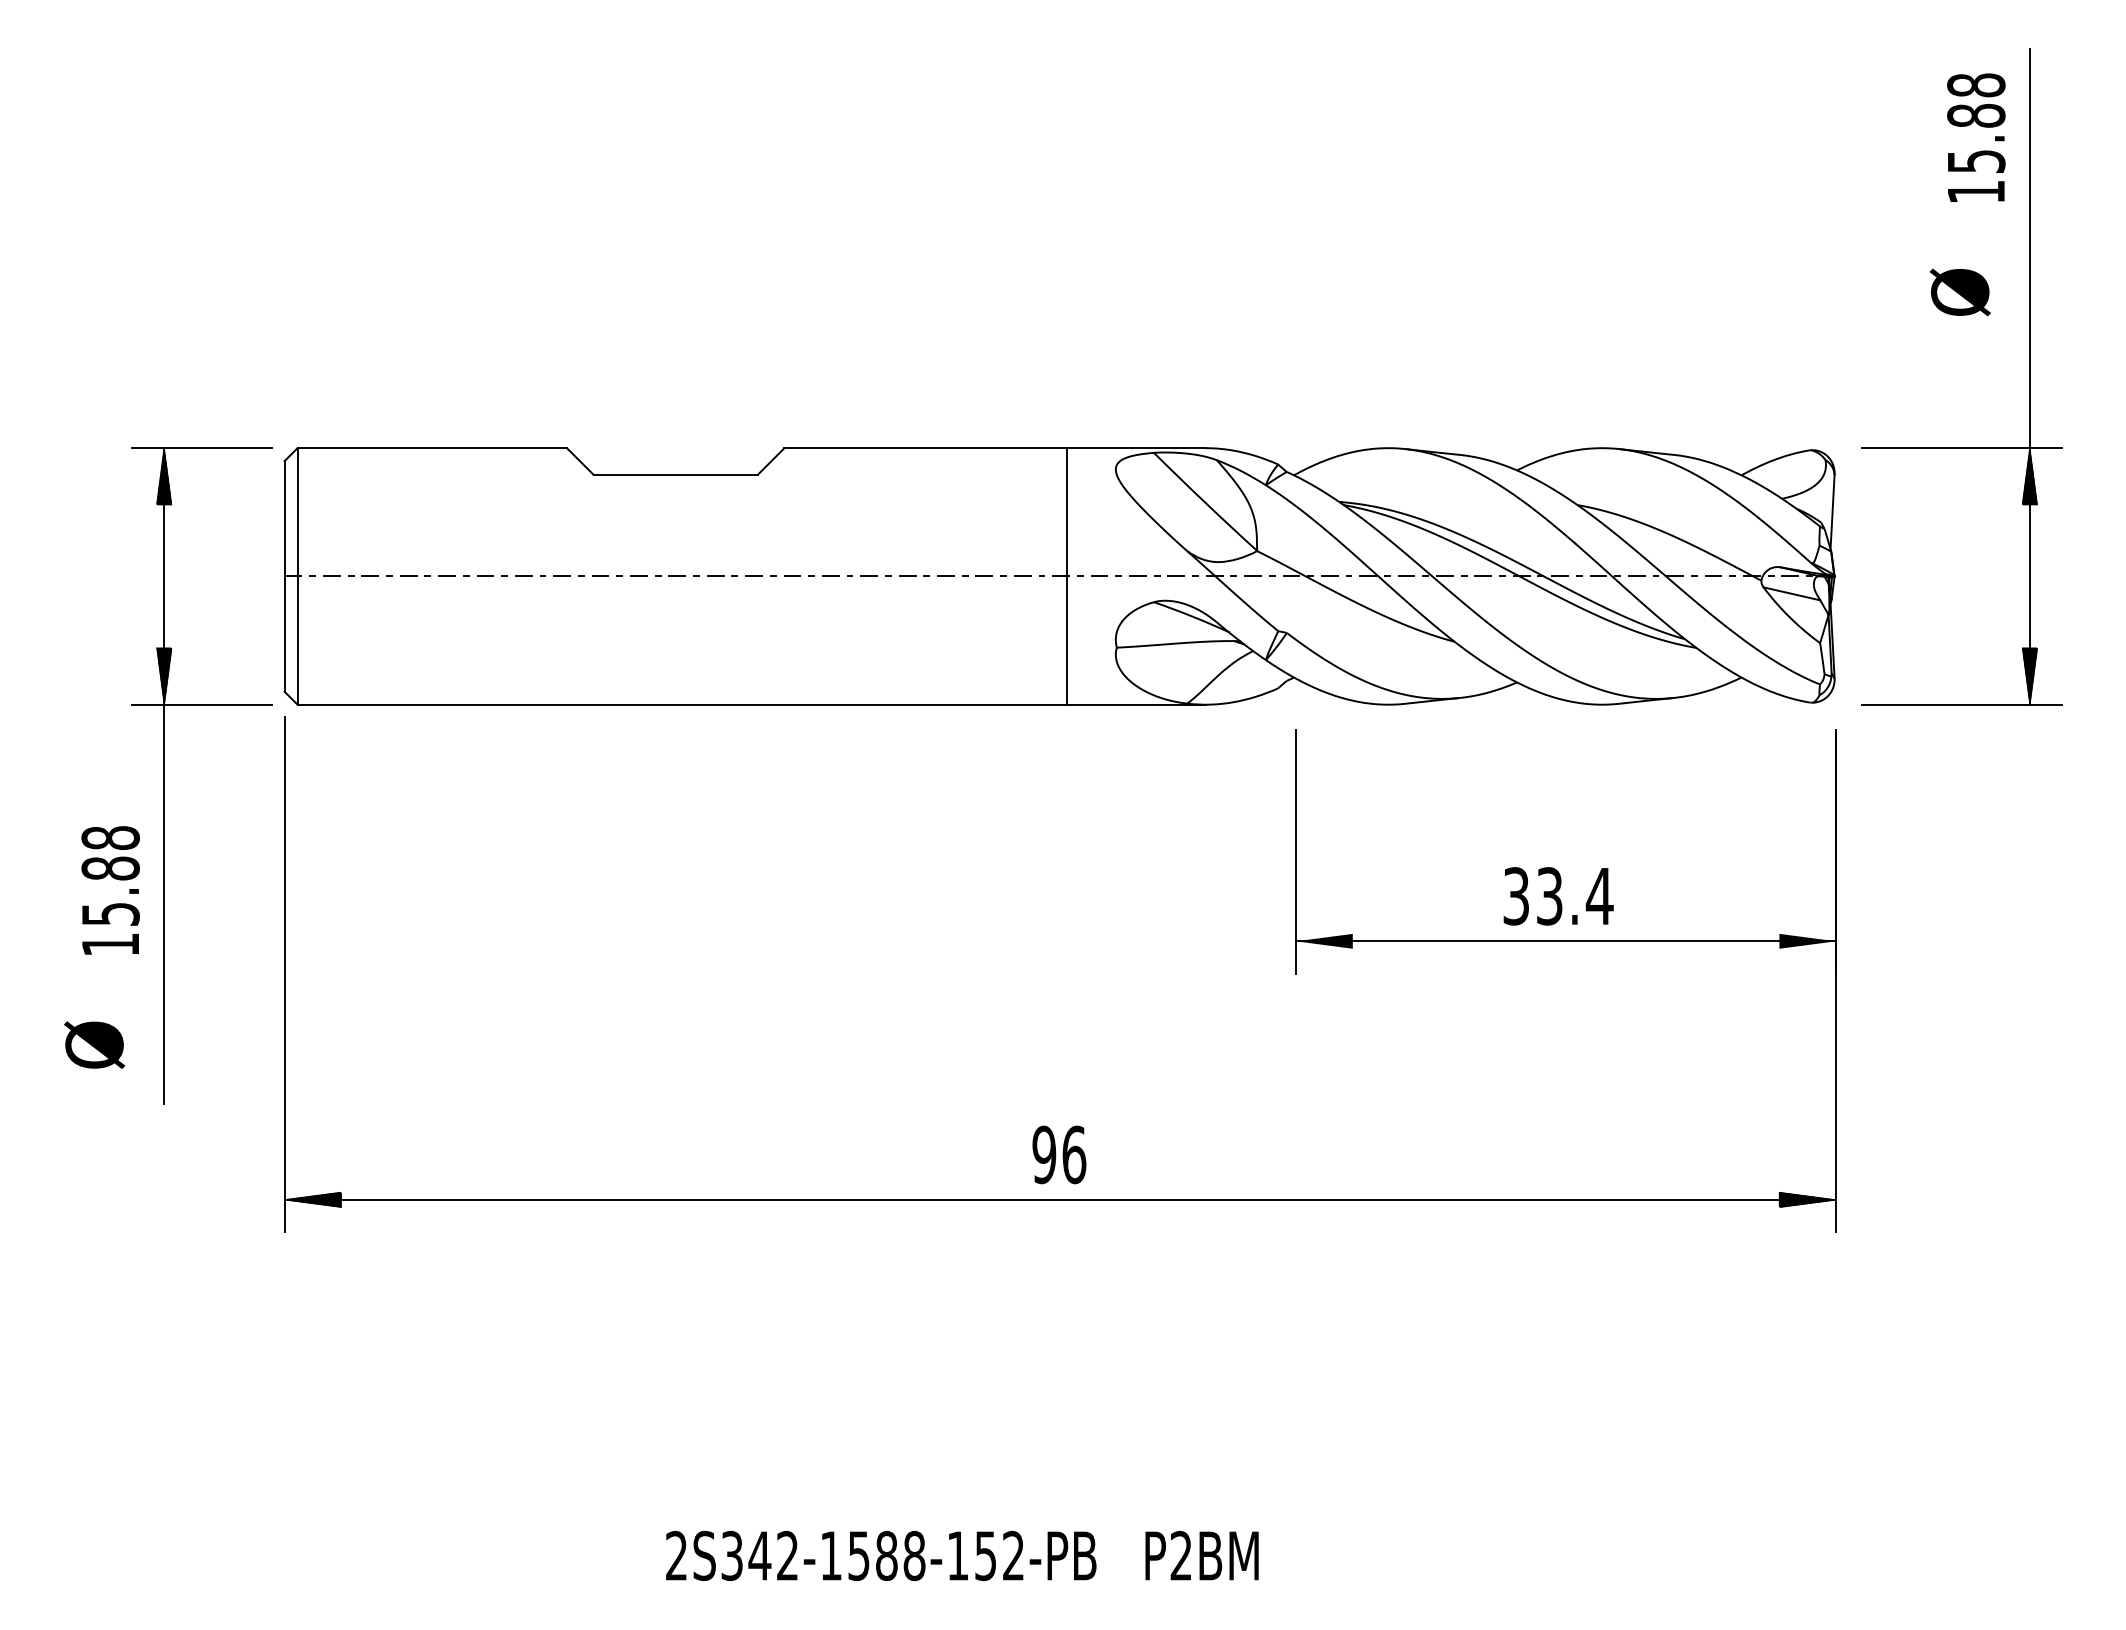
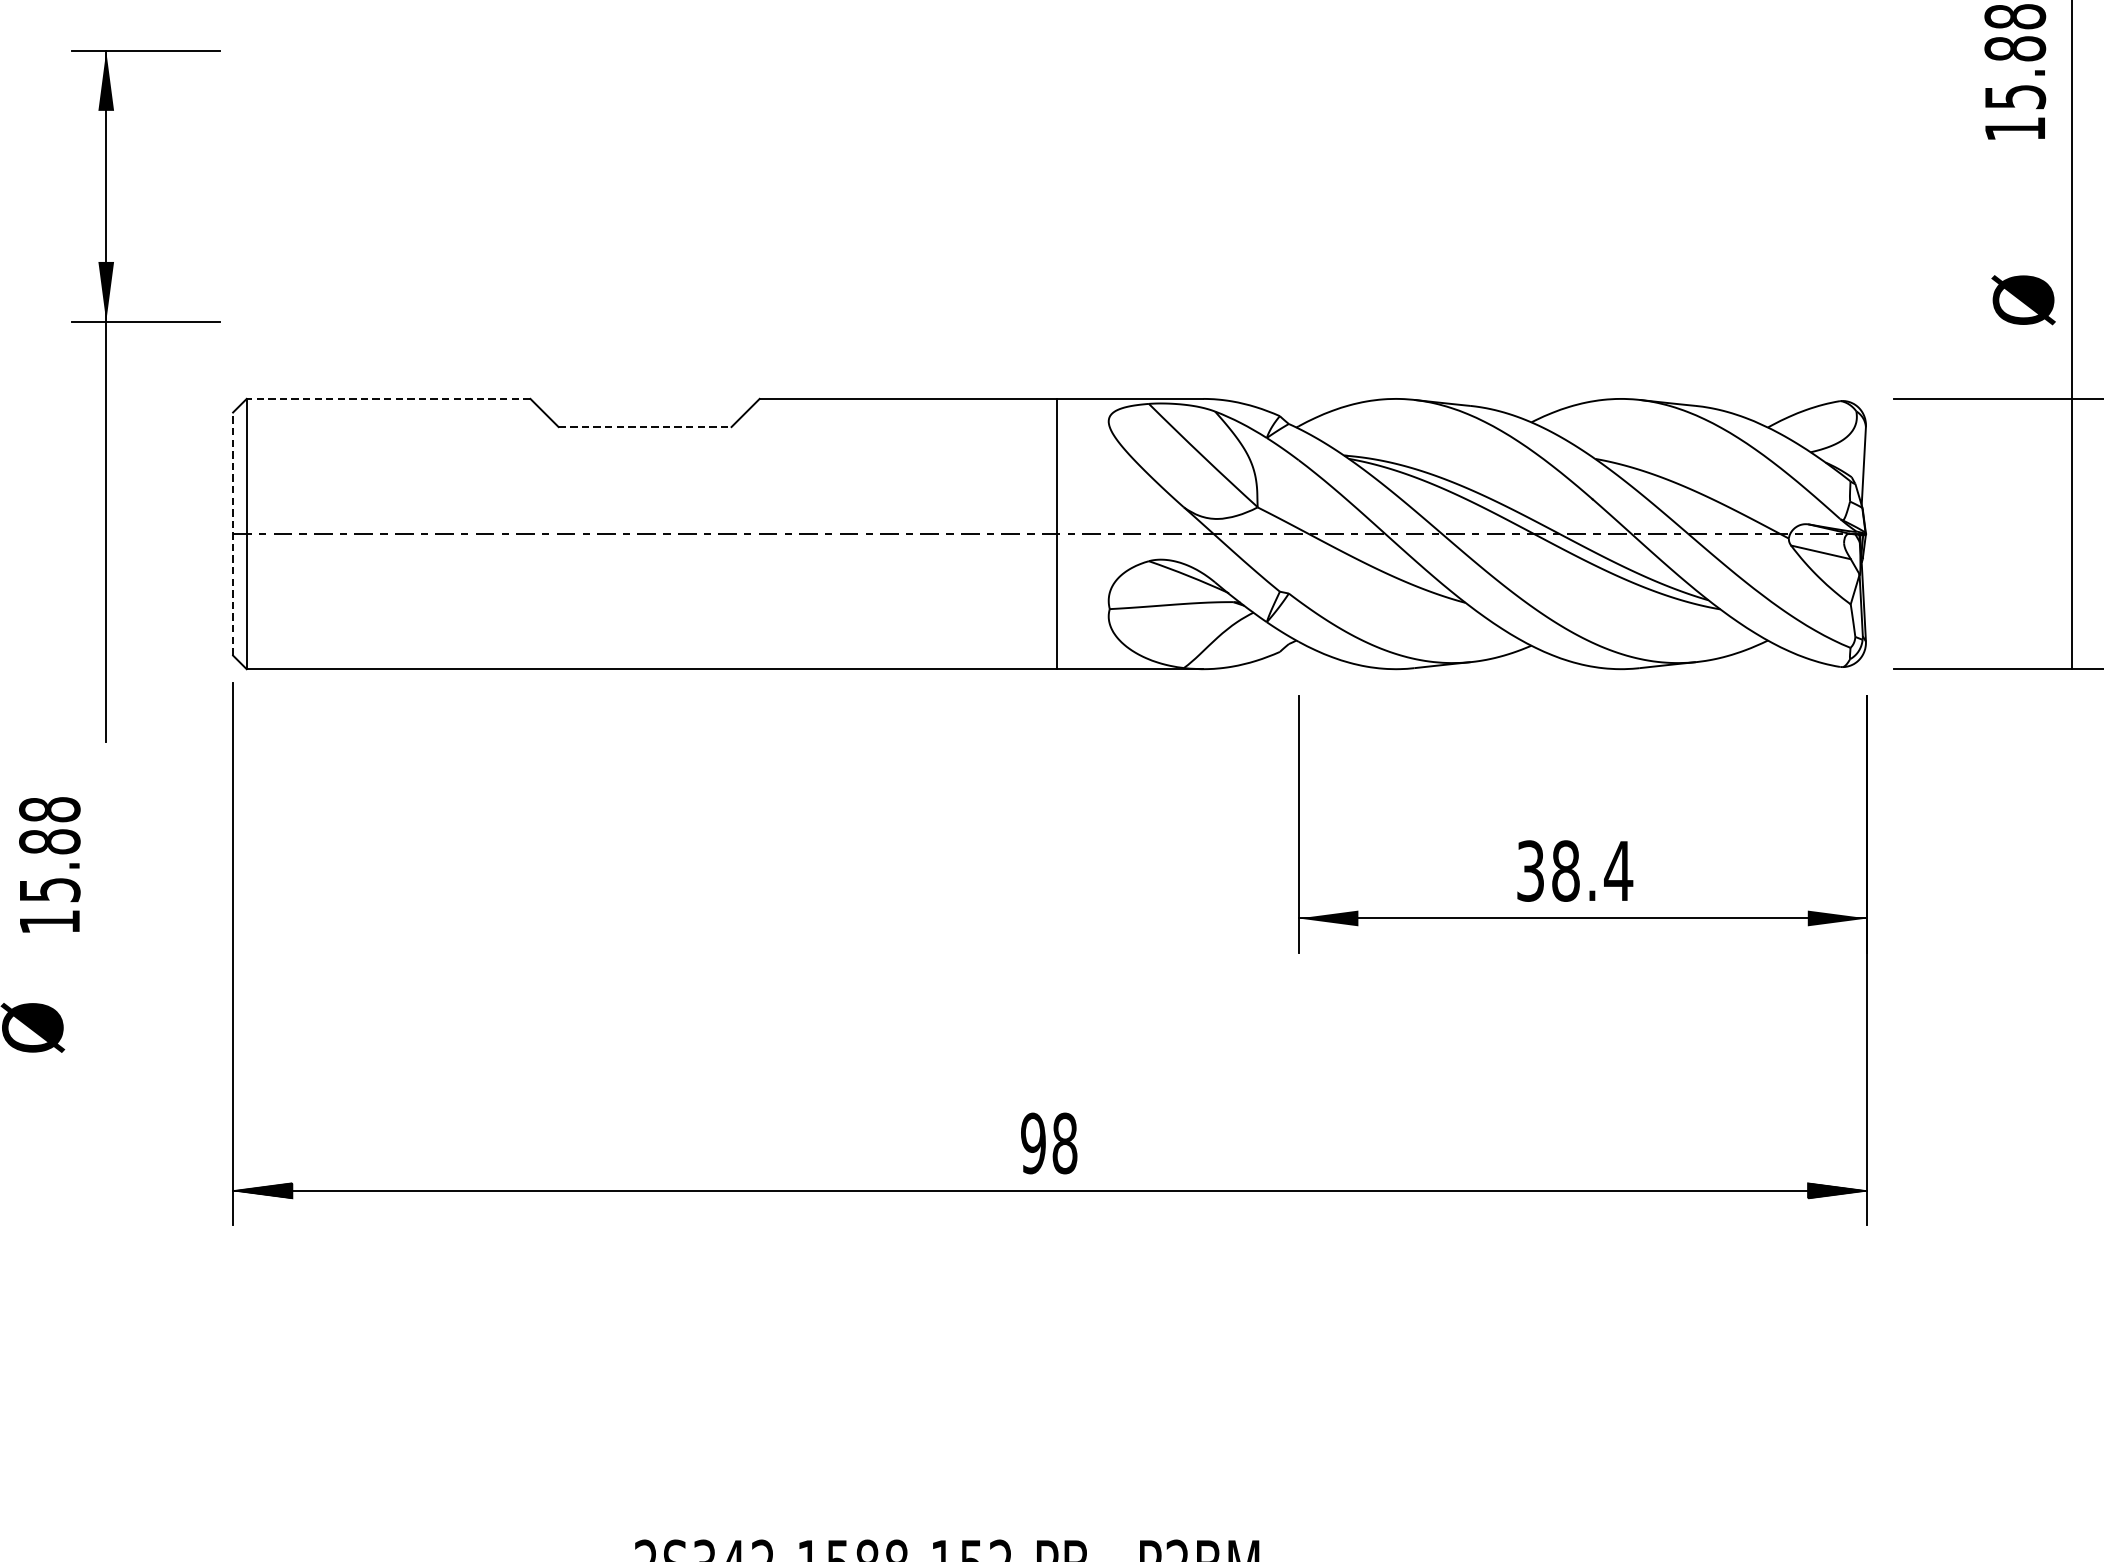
text: (1959, 292) -> (2022, 300), moved
line: (432, 448) -> (388, 399), solid -> dashed
line: (676, 474) -> (645, 426), solid -> dashed
hatch: (2029, 476) -> (2071, 428), removed
line: (284, 575) -> (232, 533), solid -> dashed
hatch: (2029, 676) -> (2071, 639), removed
part: (164, 775) -> (106, 396), moved
text: (1549, 896) -> (1565, 871), 33.4 -> 38.4
text: (1074, 1154) -> (1065, 1143), 96 -> 98

